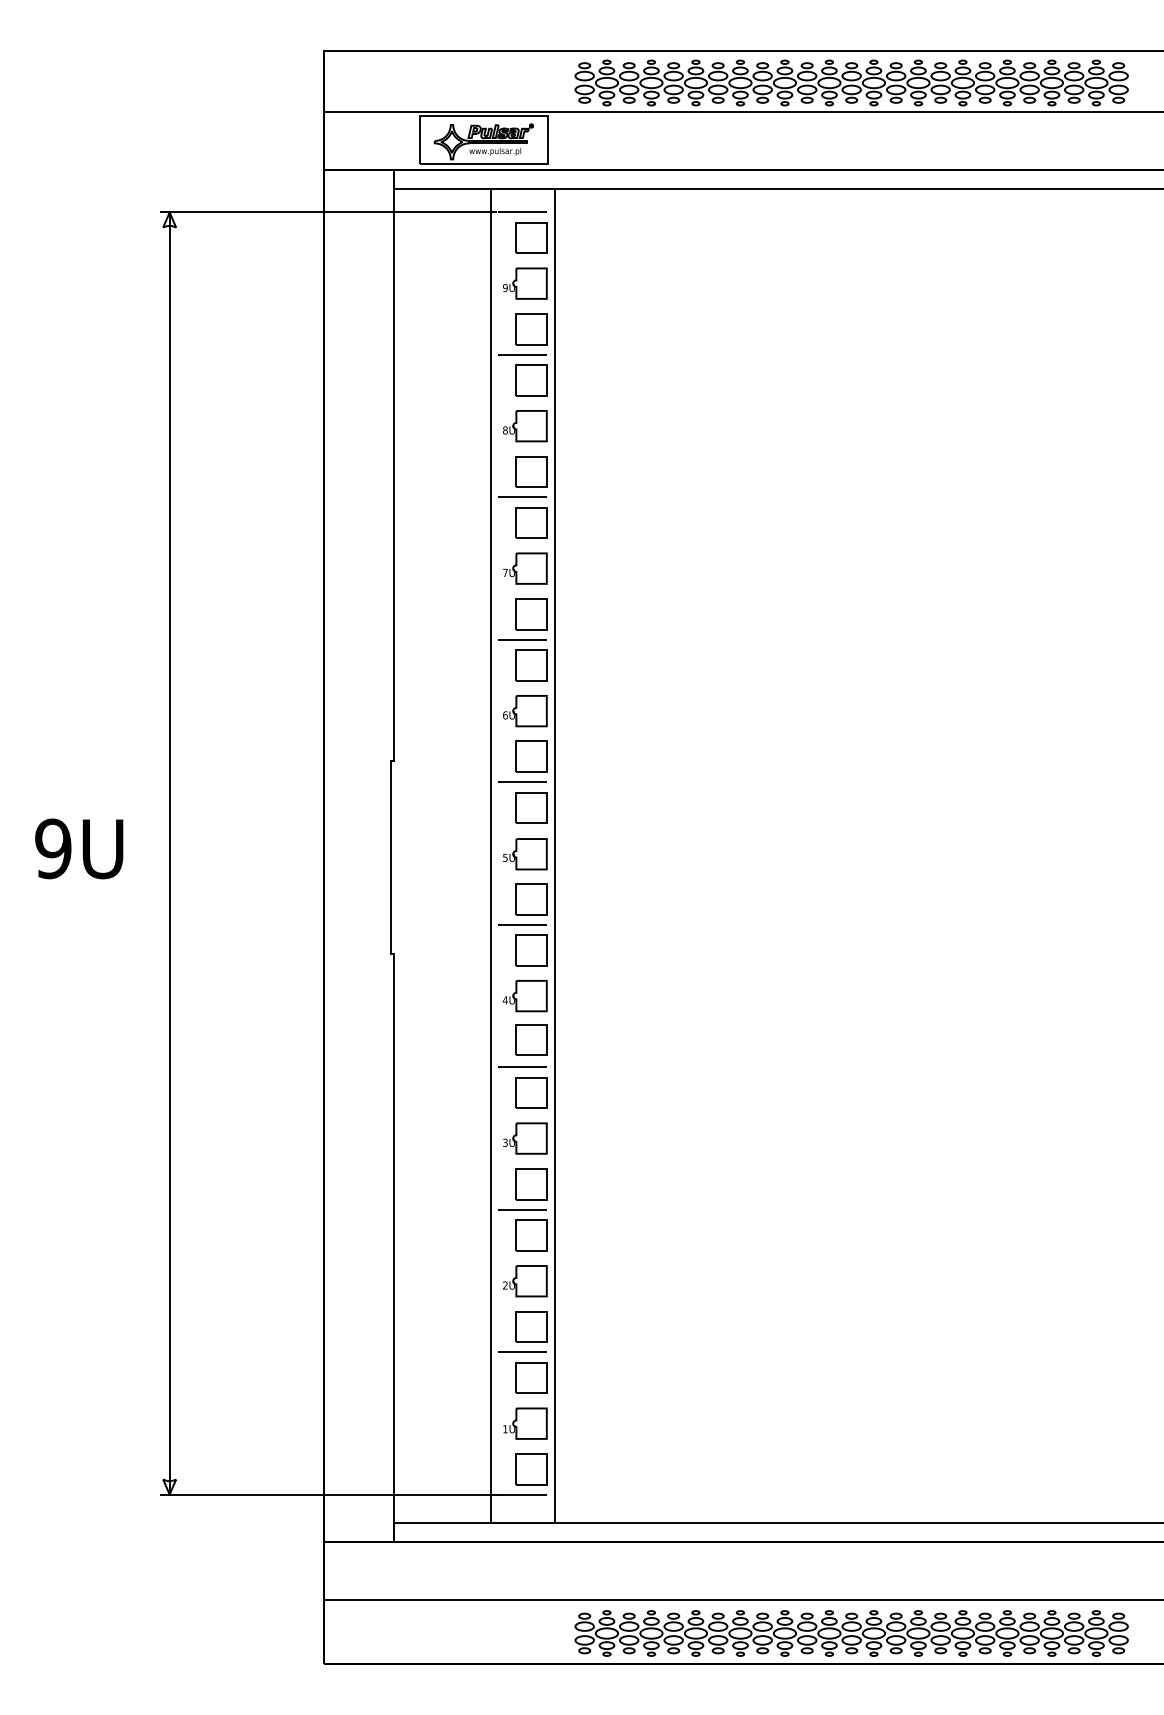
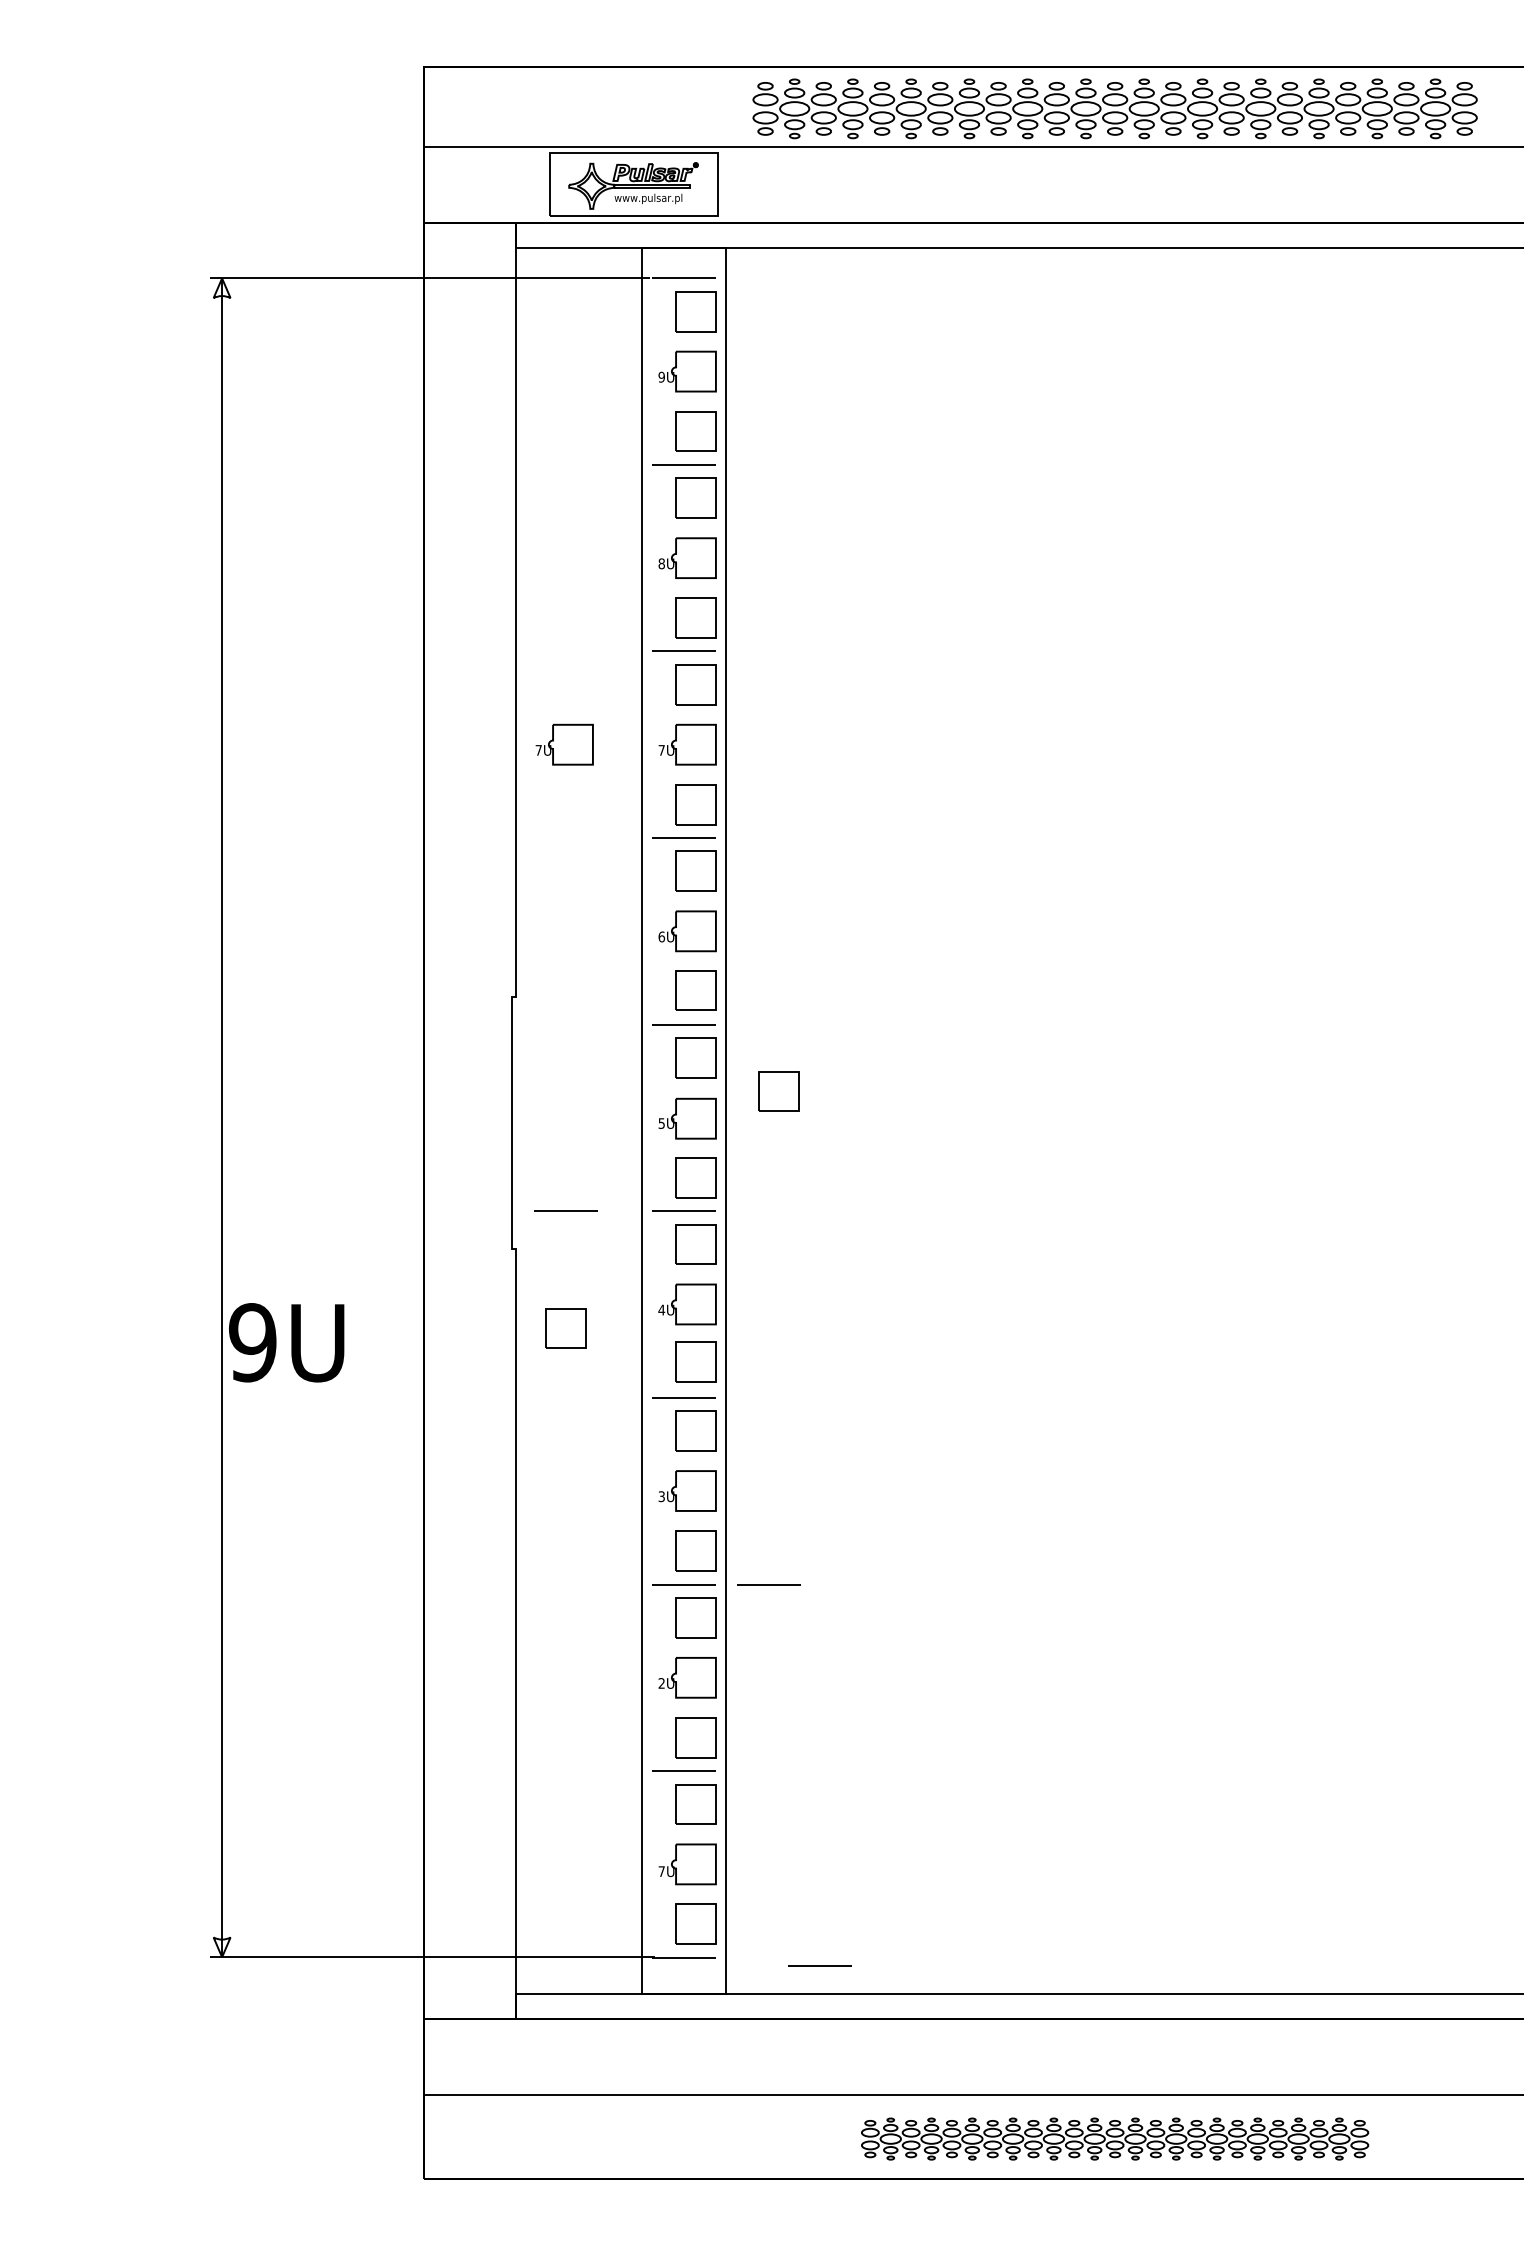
part: (431, 568) -> (564, 744), added
part: (594, 833) -> (778, 1091), added
text: (79, 848) -> (286, 1342), moved
line: (431, 924) -> (565, 1210), added
part: (431, 1014) -> (565, 1328), added
line: (586, 1209) -> (768, 1584), added
text: (505, 1429) -> (661, 1871), 1U -> 7U
line: (625, 1500) -> (819, 1965), added
part: (851, 1633) -> (1114, 2138), size x0.7

